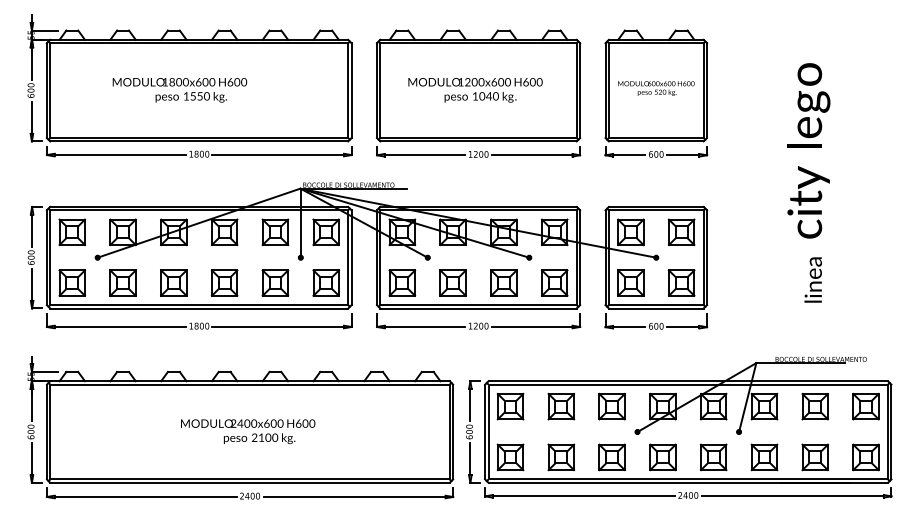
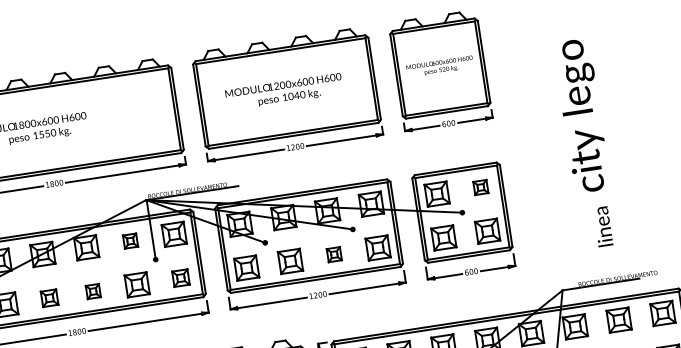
text: (808, 182) -> (586, 143), moved
part: (275, 232) -> (130, 241), size x0.6
part: (681, 232) -> (480, 187), size x0.6
part: (173, 282) -> (49, 297), size x0.7
part: (224, 282) -> (93, 291), size x0.6
part: (325, 282) -> (180, 277), size x0.7
part: (503, 282) -> (333, 254), size x0.6

